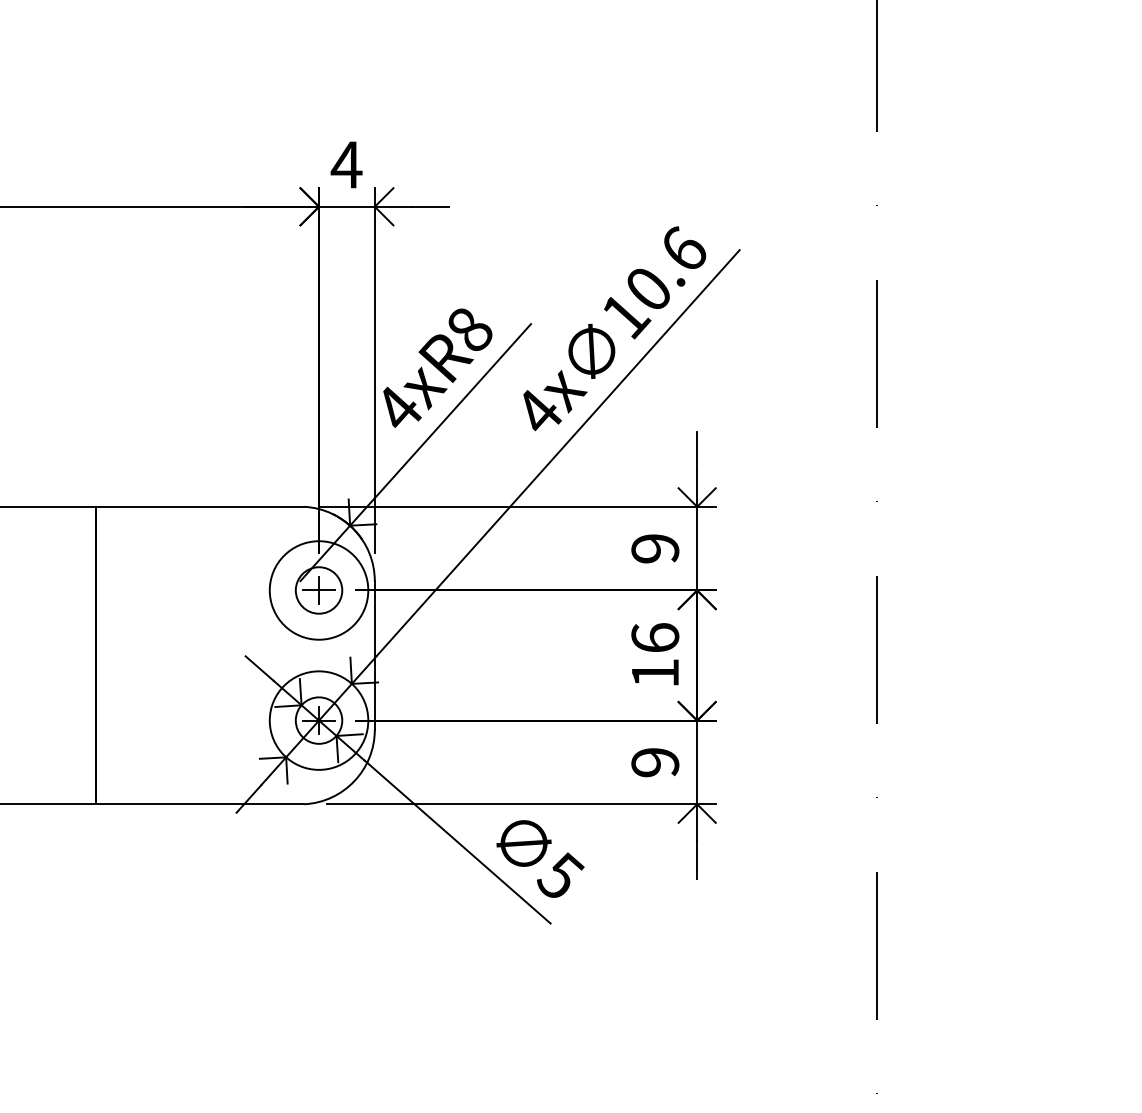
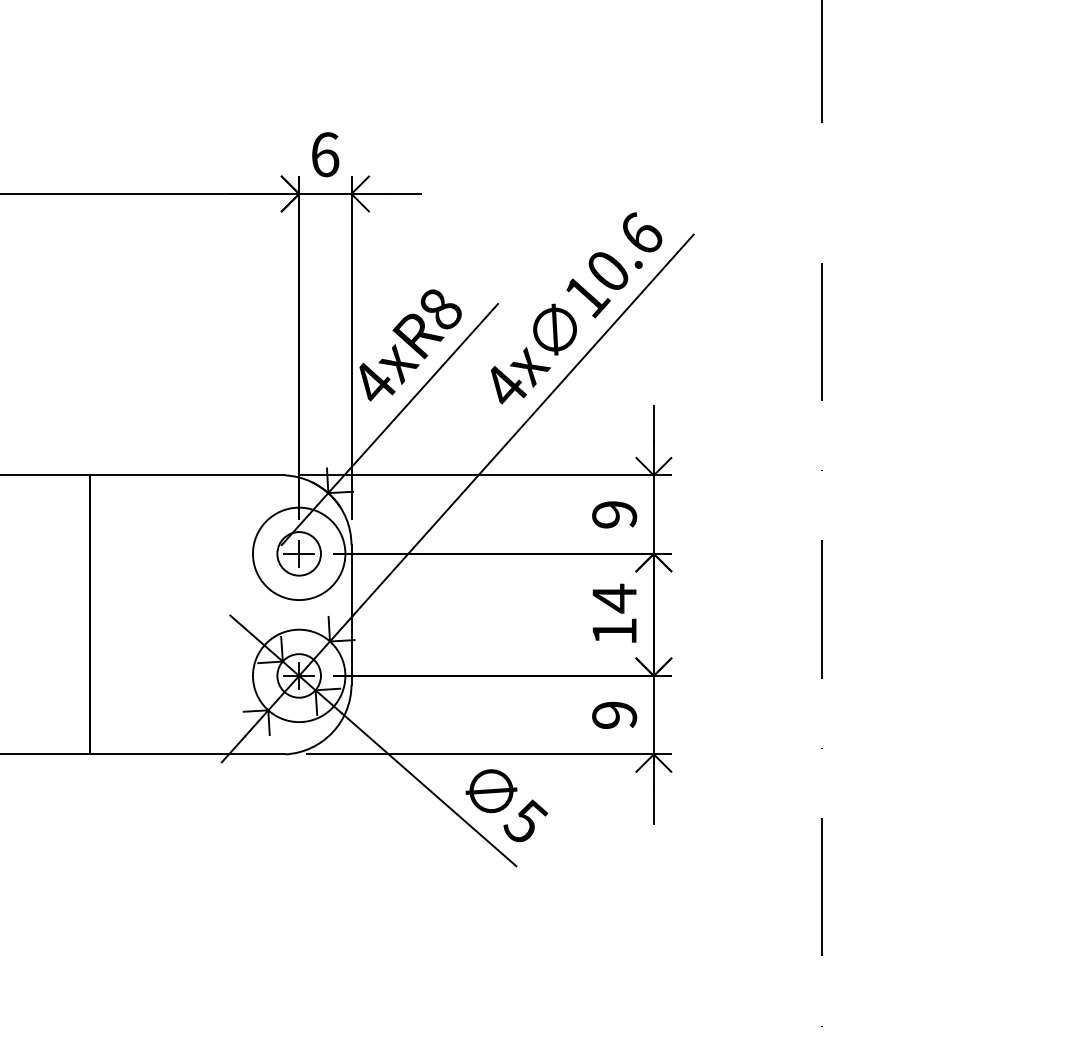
text: (346, 164) -> (324, 154), 4 -> 6
text: (655, 638) -> (614, 598), 16 -> 14

